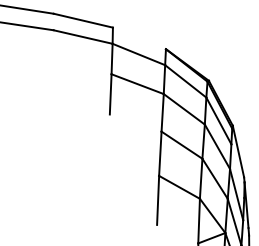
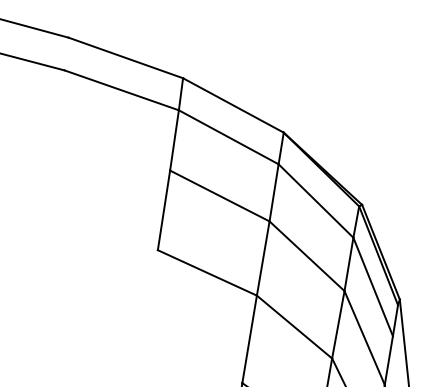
line: (138, 38) -> (231, 105), added
line: (135, 122) -> (207, 271), added

